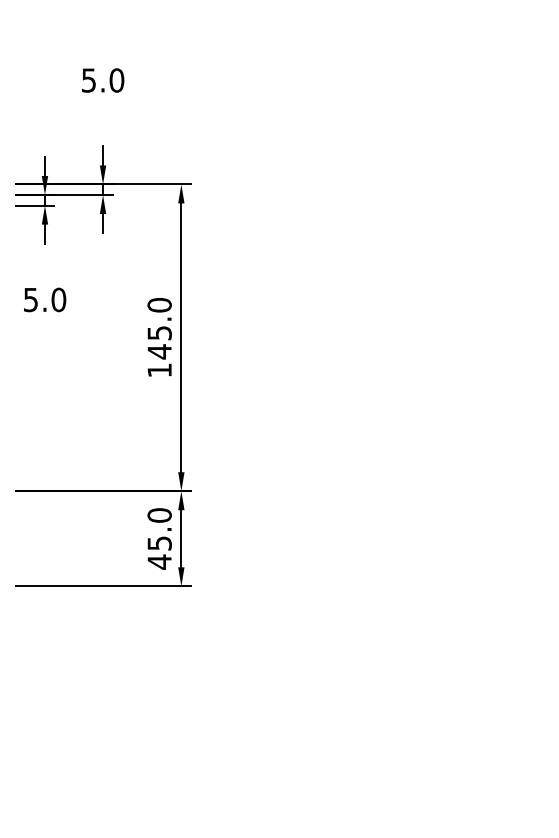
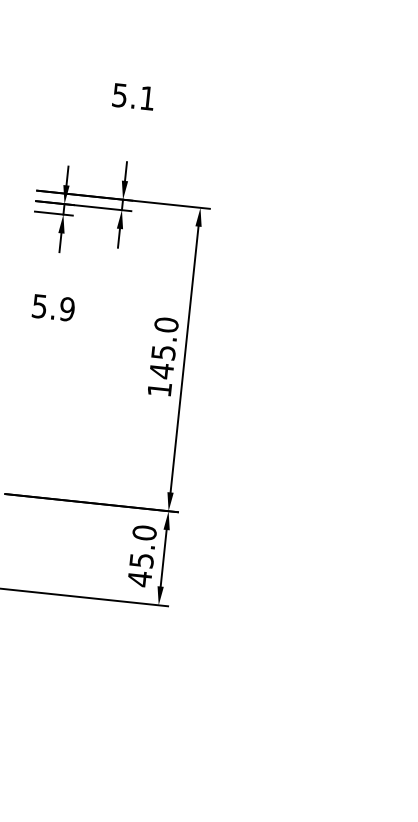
text: (116, 80) -> (147, 98), 5.0 -> 5.1
text: (58, 300) -> (66, 309), 5.0 -> 5.9

